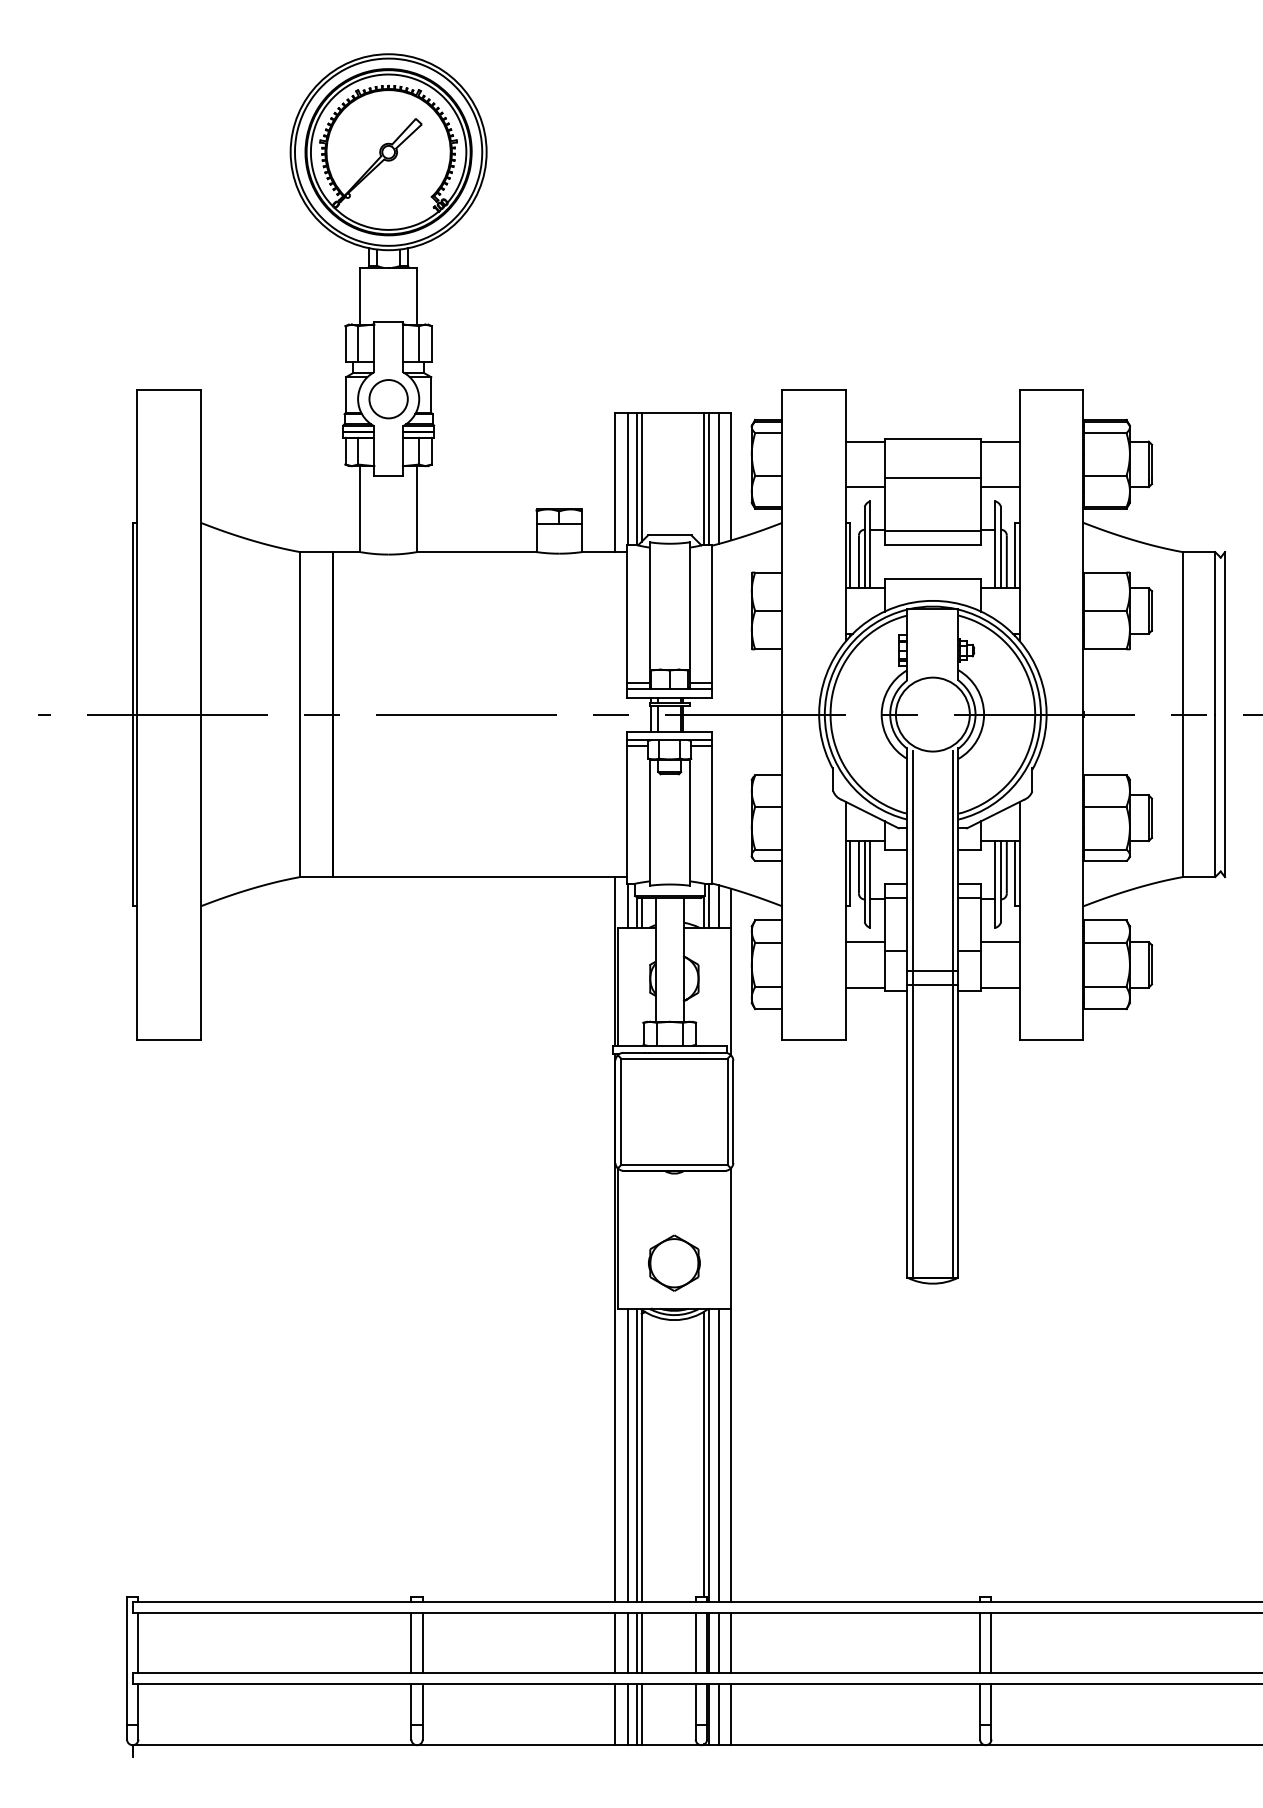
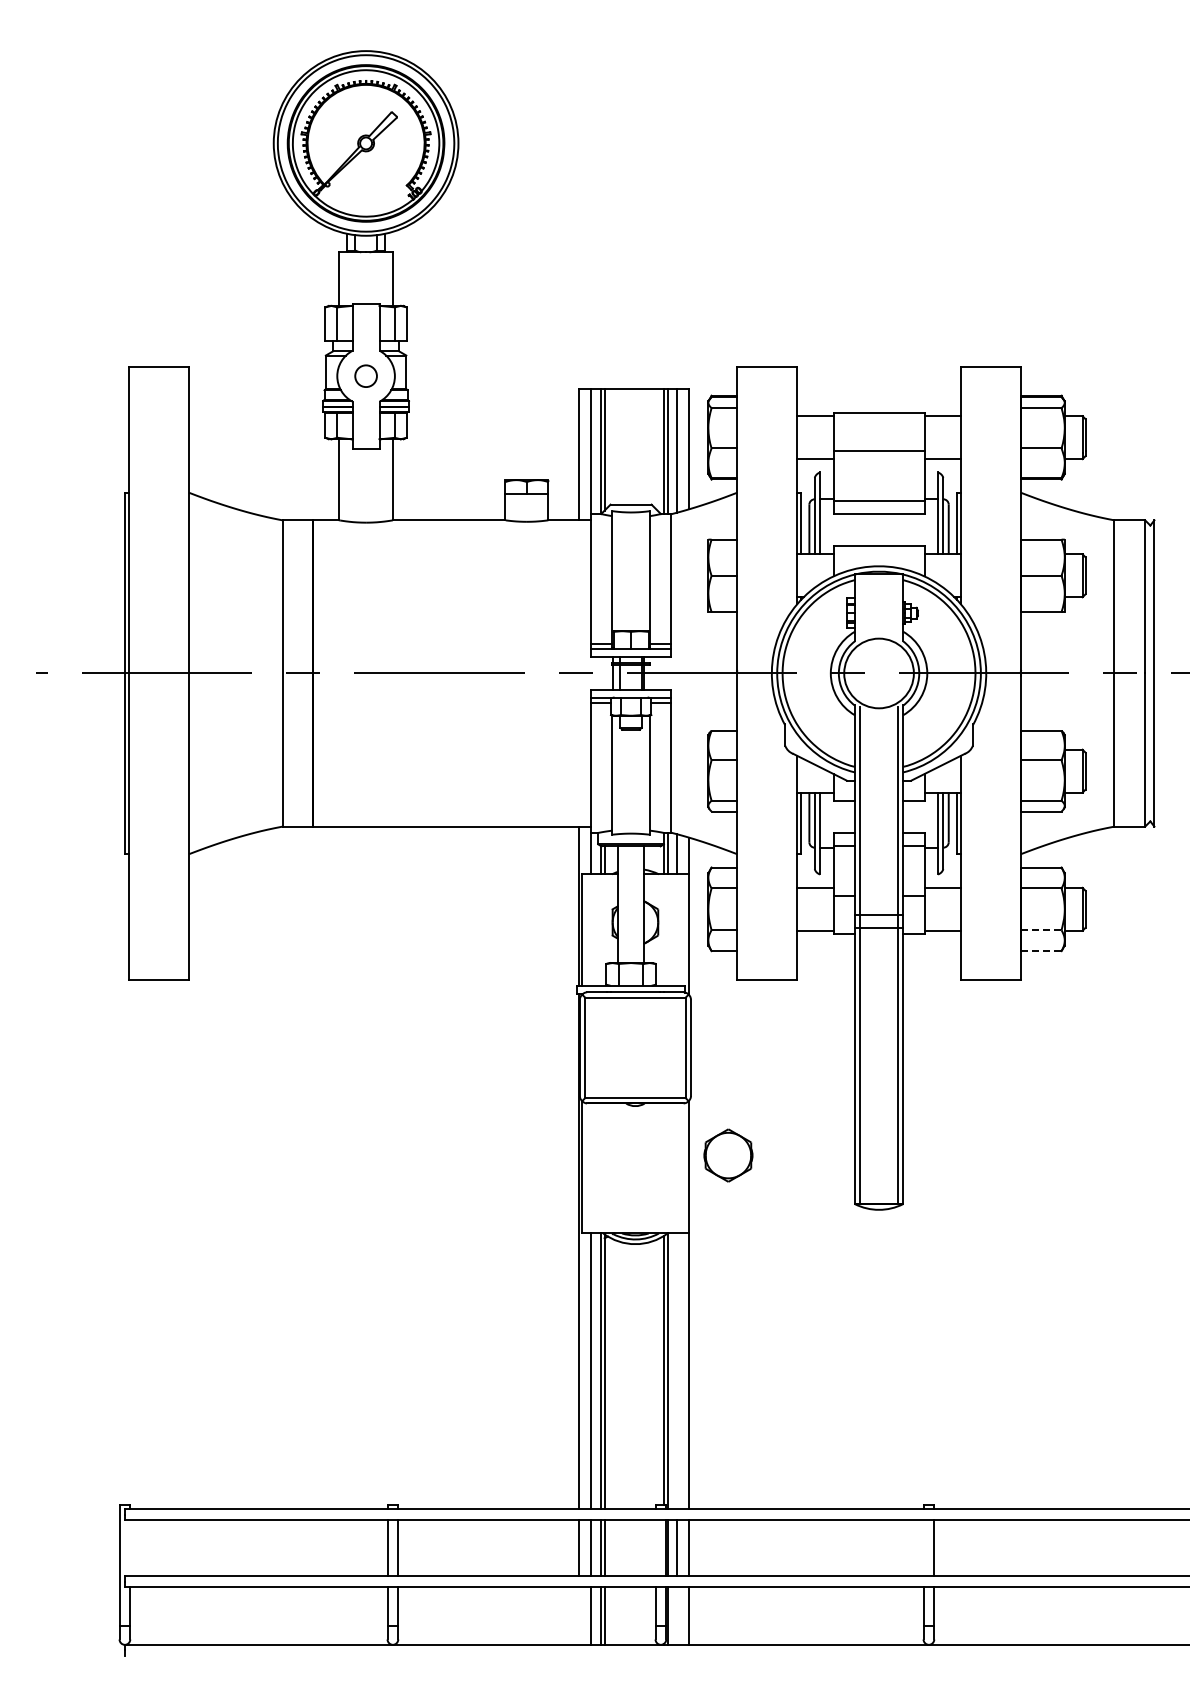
circle: (389, 399) -> (366, 376), size x0.6
line: (1105, 987) -> (1041, 930), solid -> dashed
line: (1105, 1009) -> (1041, 951), solid -> dashed
part: (674, 1263) -> (728, 1155), moved
line: (717, 1455) -> (676, 1371), removed
line: (138, 1642) -> (130, 1548), removed
line: (695, 1642) -> (655, 1548), removed
line: (980, 1642) -> (923, 1548), removed
line: (615, 1714) -> (579, 1615), removed
line: (717, 1714) -> (676, 1615), removed

